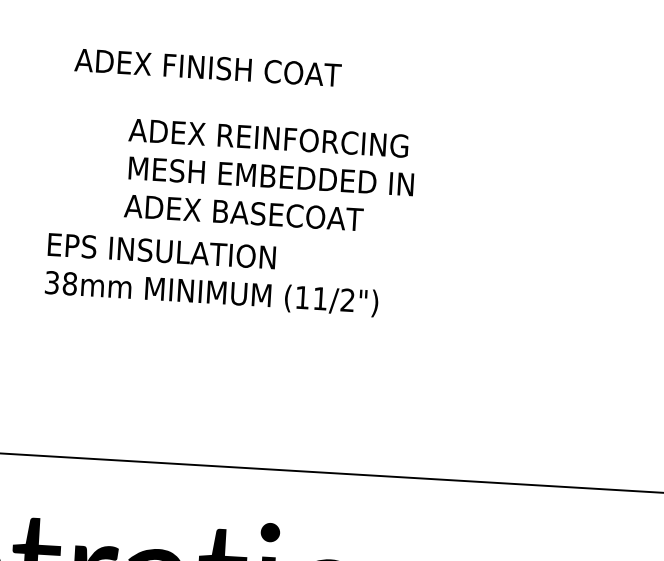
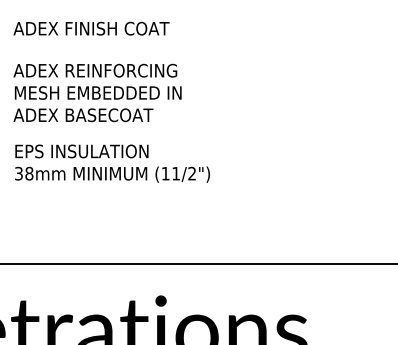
text: (208, 67) -> (91, 28), moved
text: (270, 175) -> (97, 92), moved
text: (212, 274) -> (112, 163), moved

